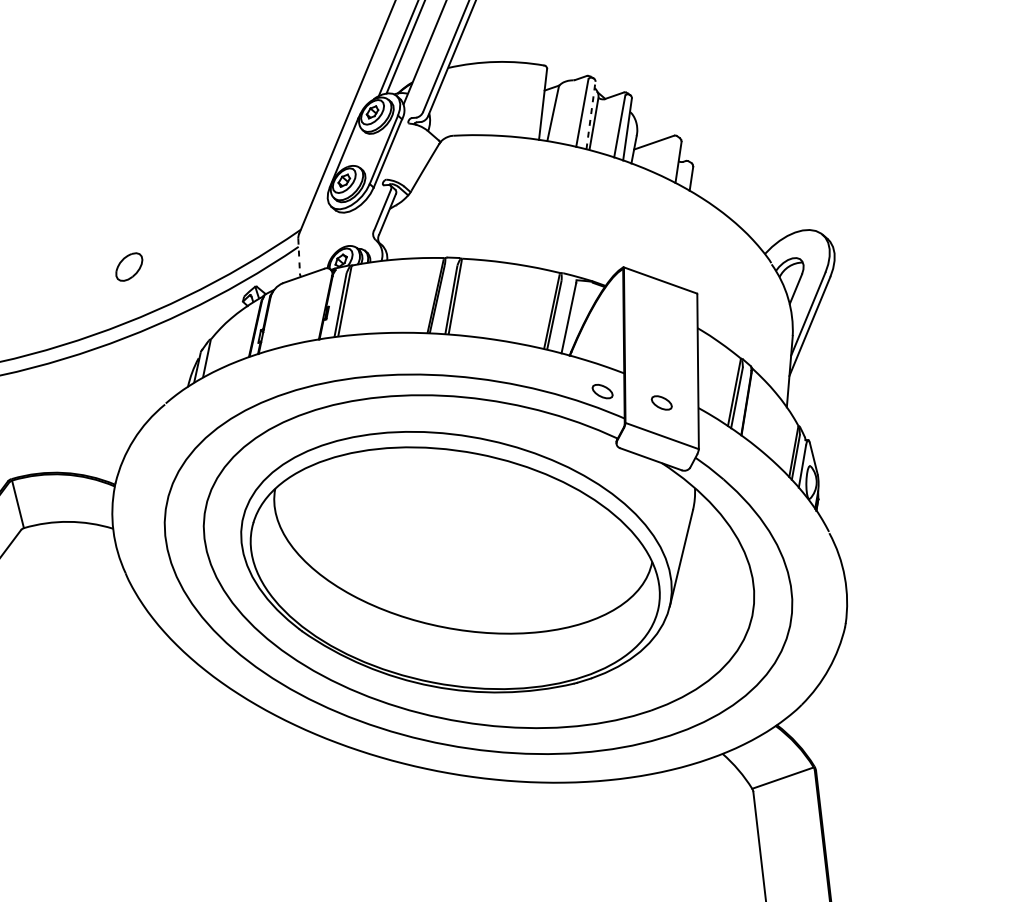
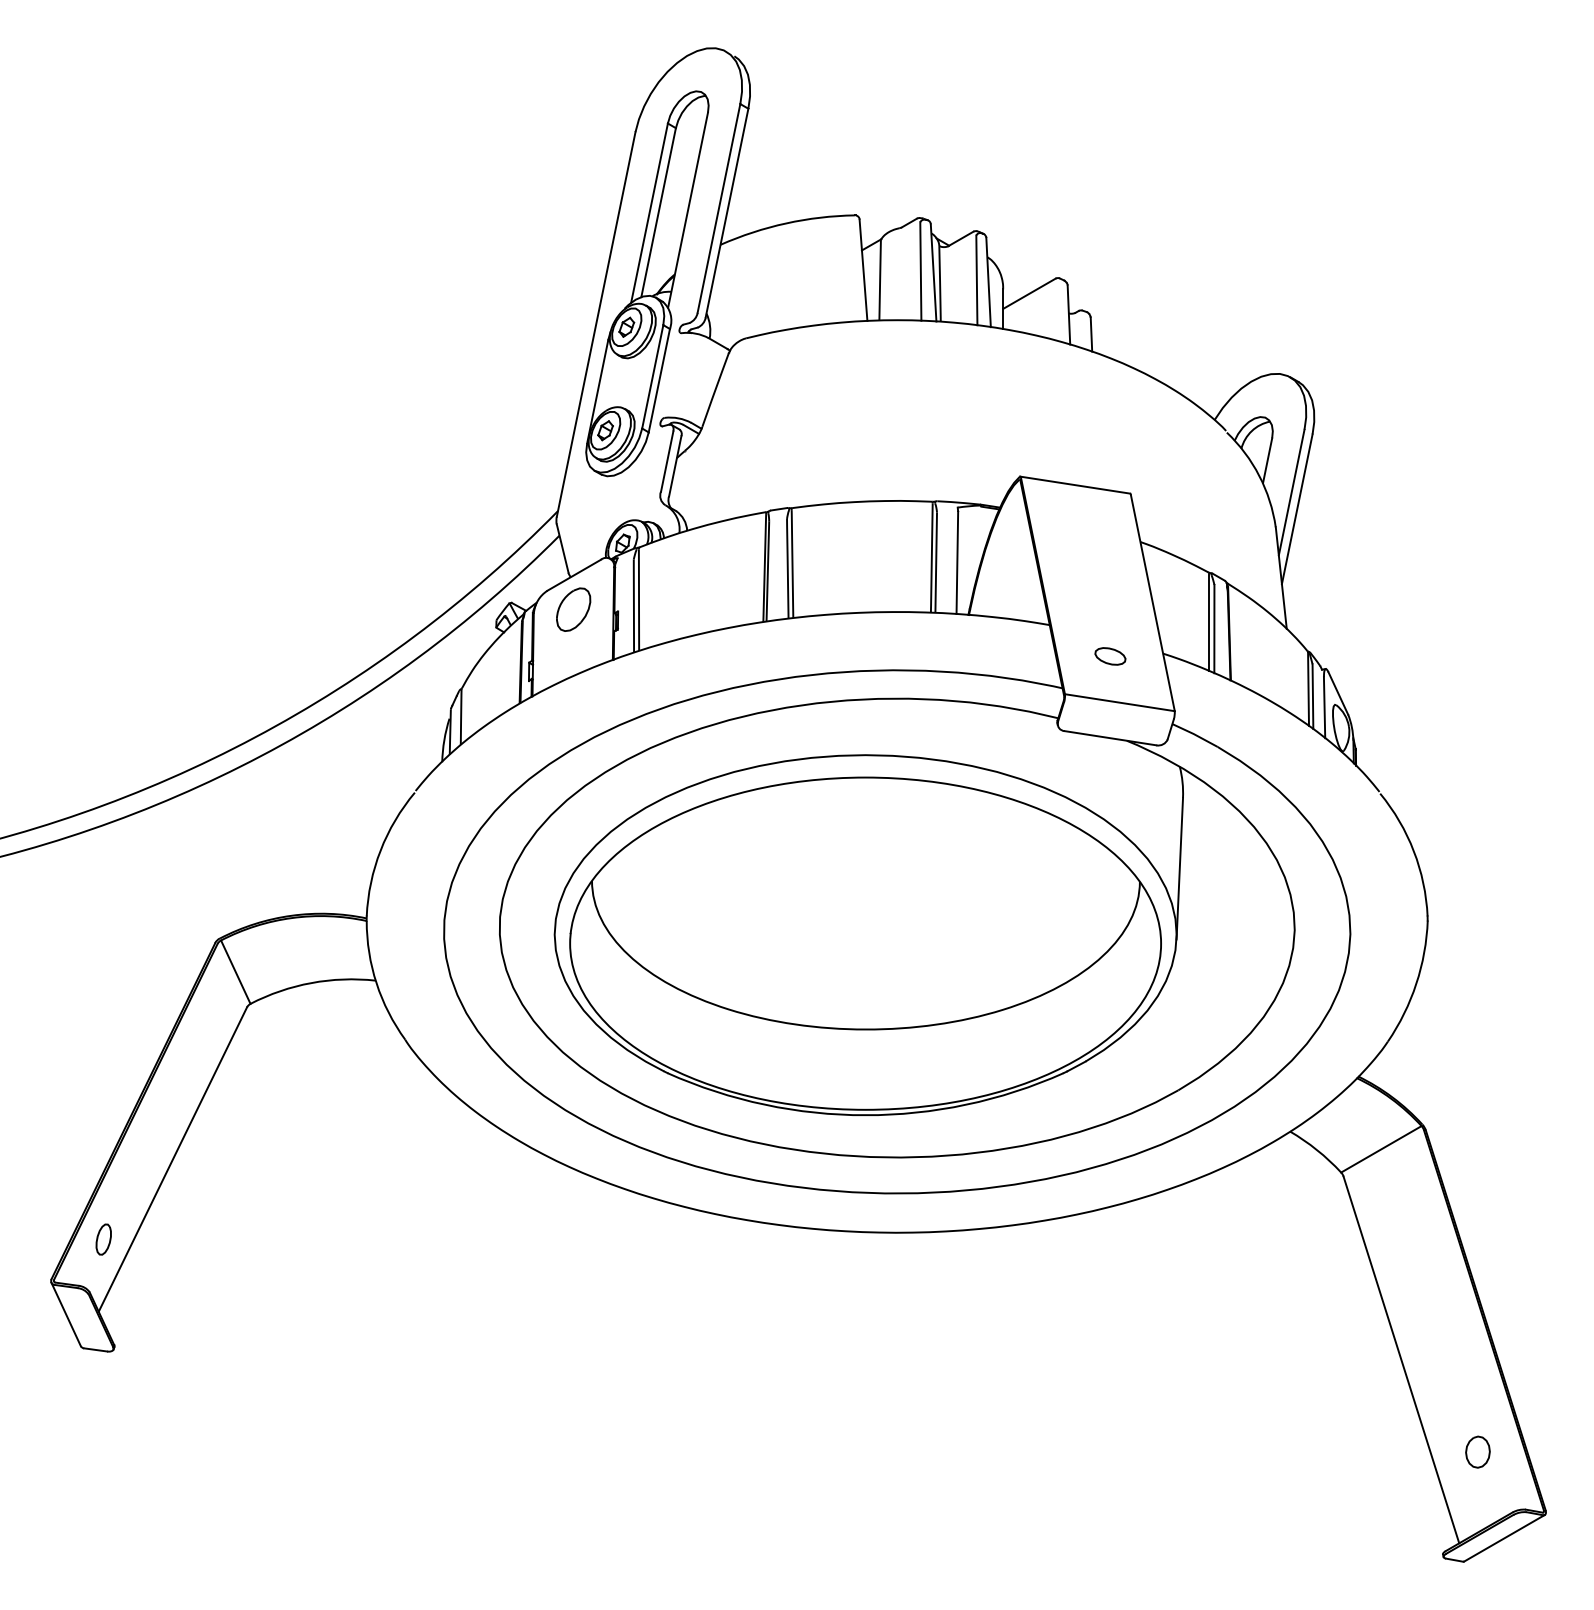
line: (590, 115) -> (933, 272), dashed -> solid
line: (299, 256) -> (562, 548), dashed -> solid
part: (129, 266) -> (573, 609), moved
part: (602, 391) -> (1024, 656), removed

